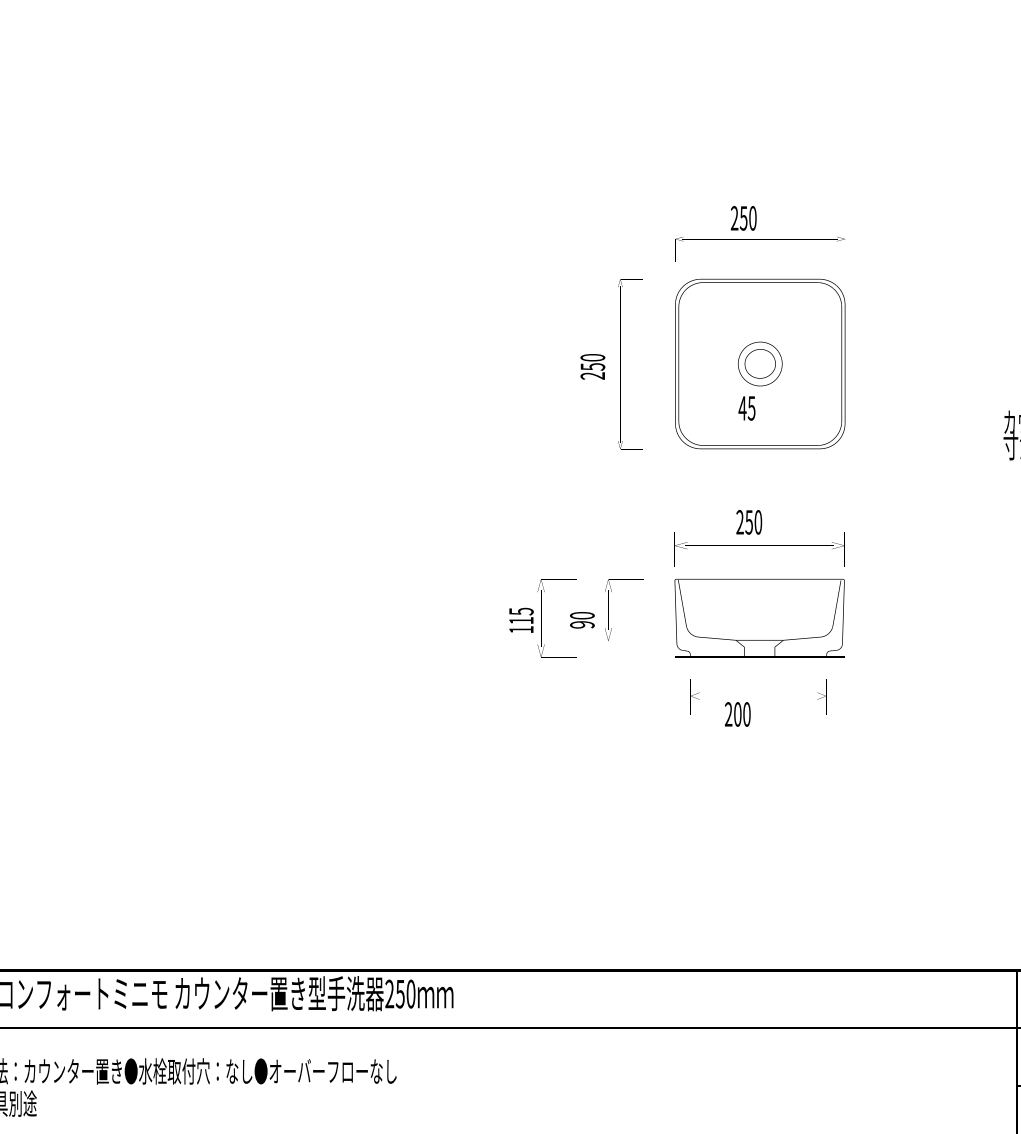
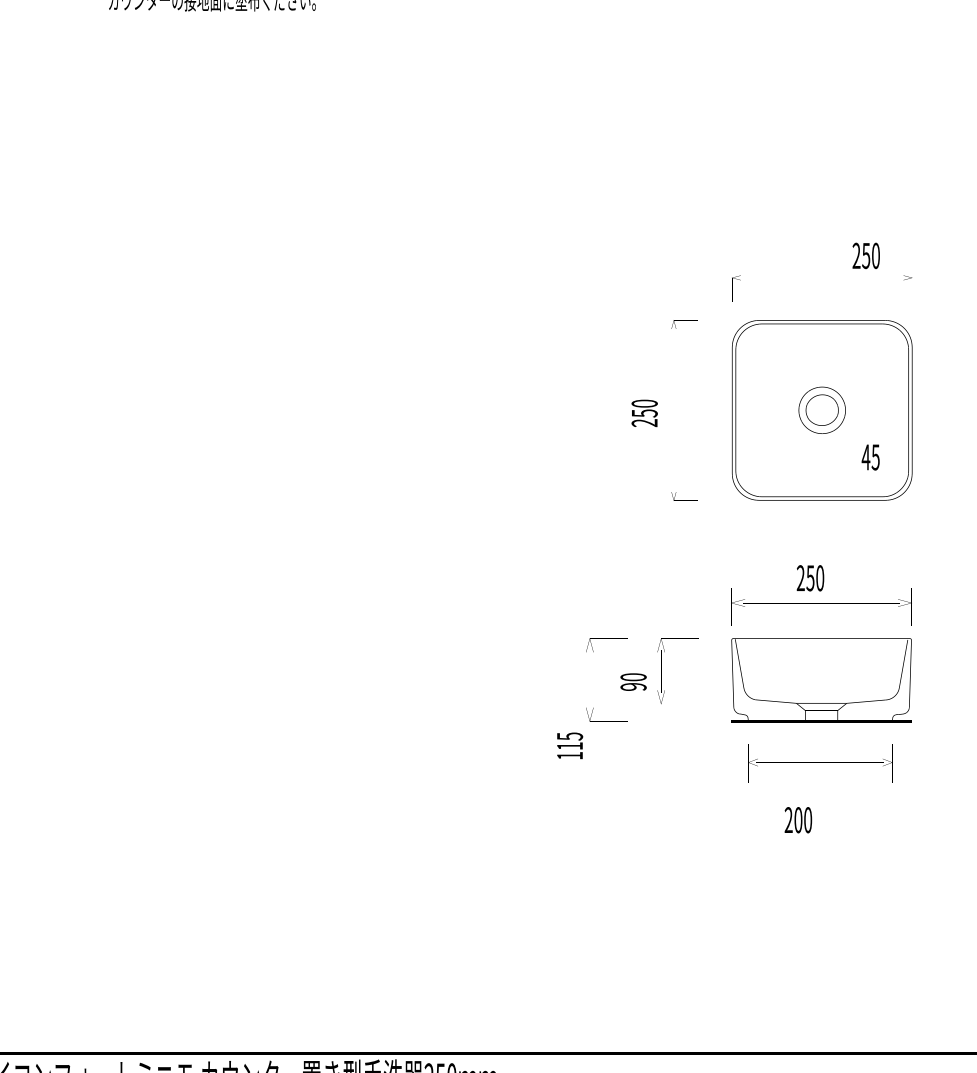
text: (743, 218) -> (865, 256), moved
text: (746, 408) -> (870, 457), moved
text: (521, 619) -> (570, 744), moved
text: (737, 714) -> (798, 820), moved

